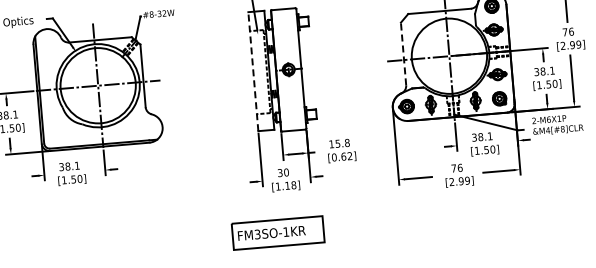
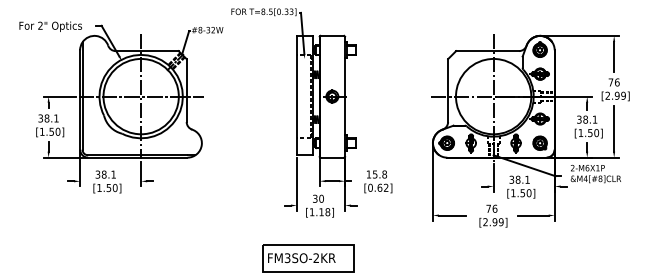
line: (403, 53) -> (448, 90), dashed -> solid
line: (252, 71) -> (296, 95), dashed -> solid
text: (285, 231) -> (315, 257), FM3SO-1KR -> FM3SO-2KR

